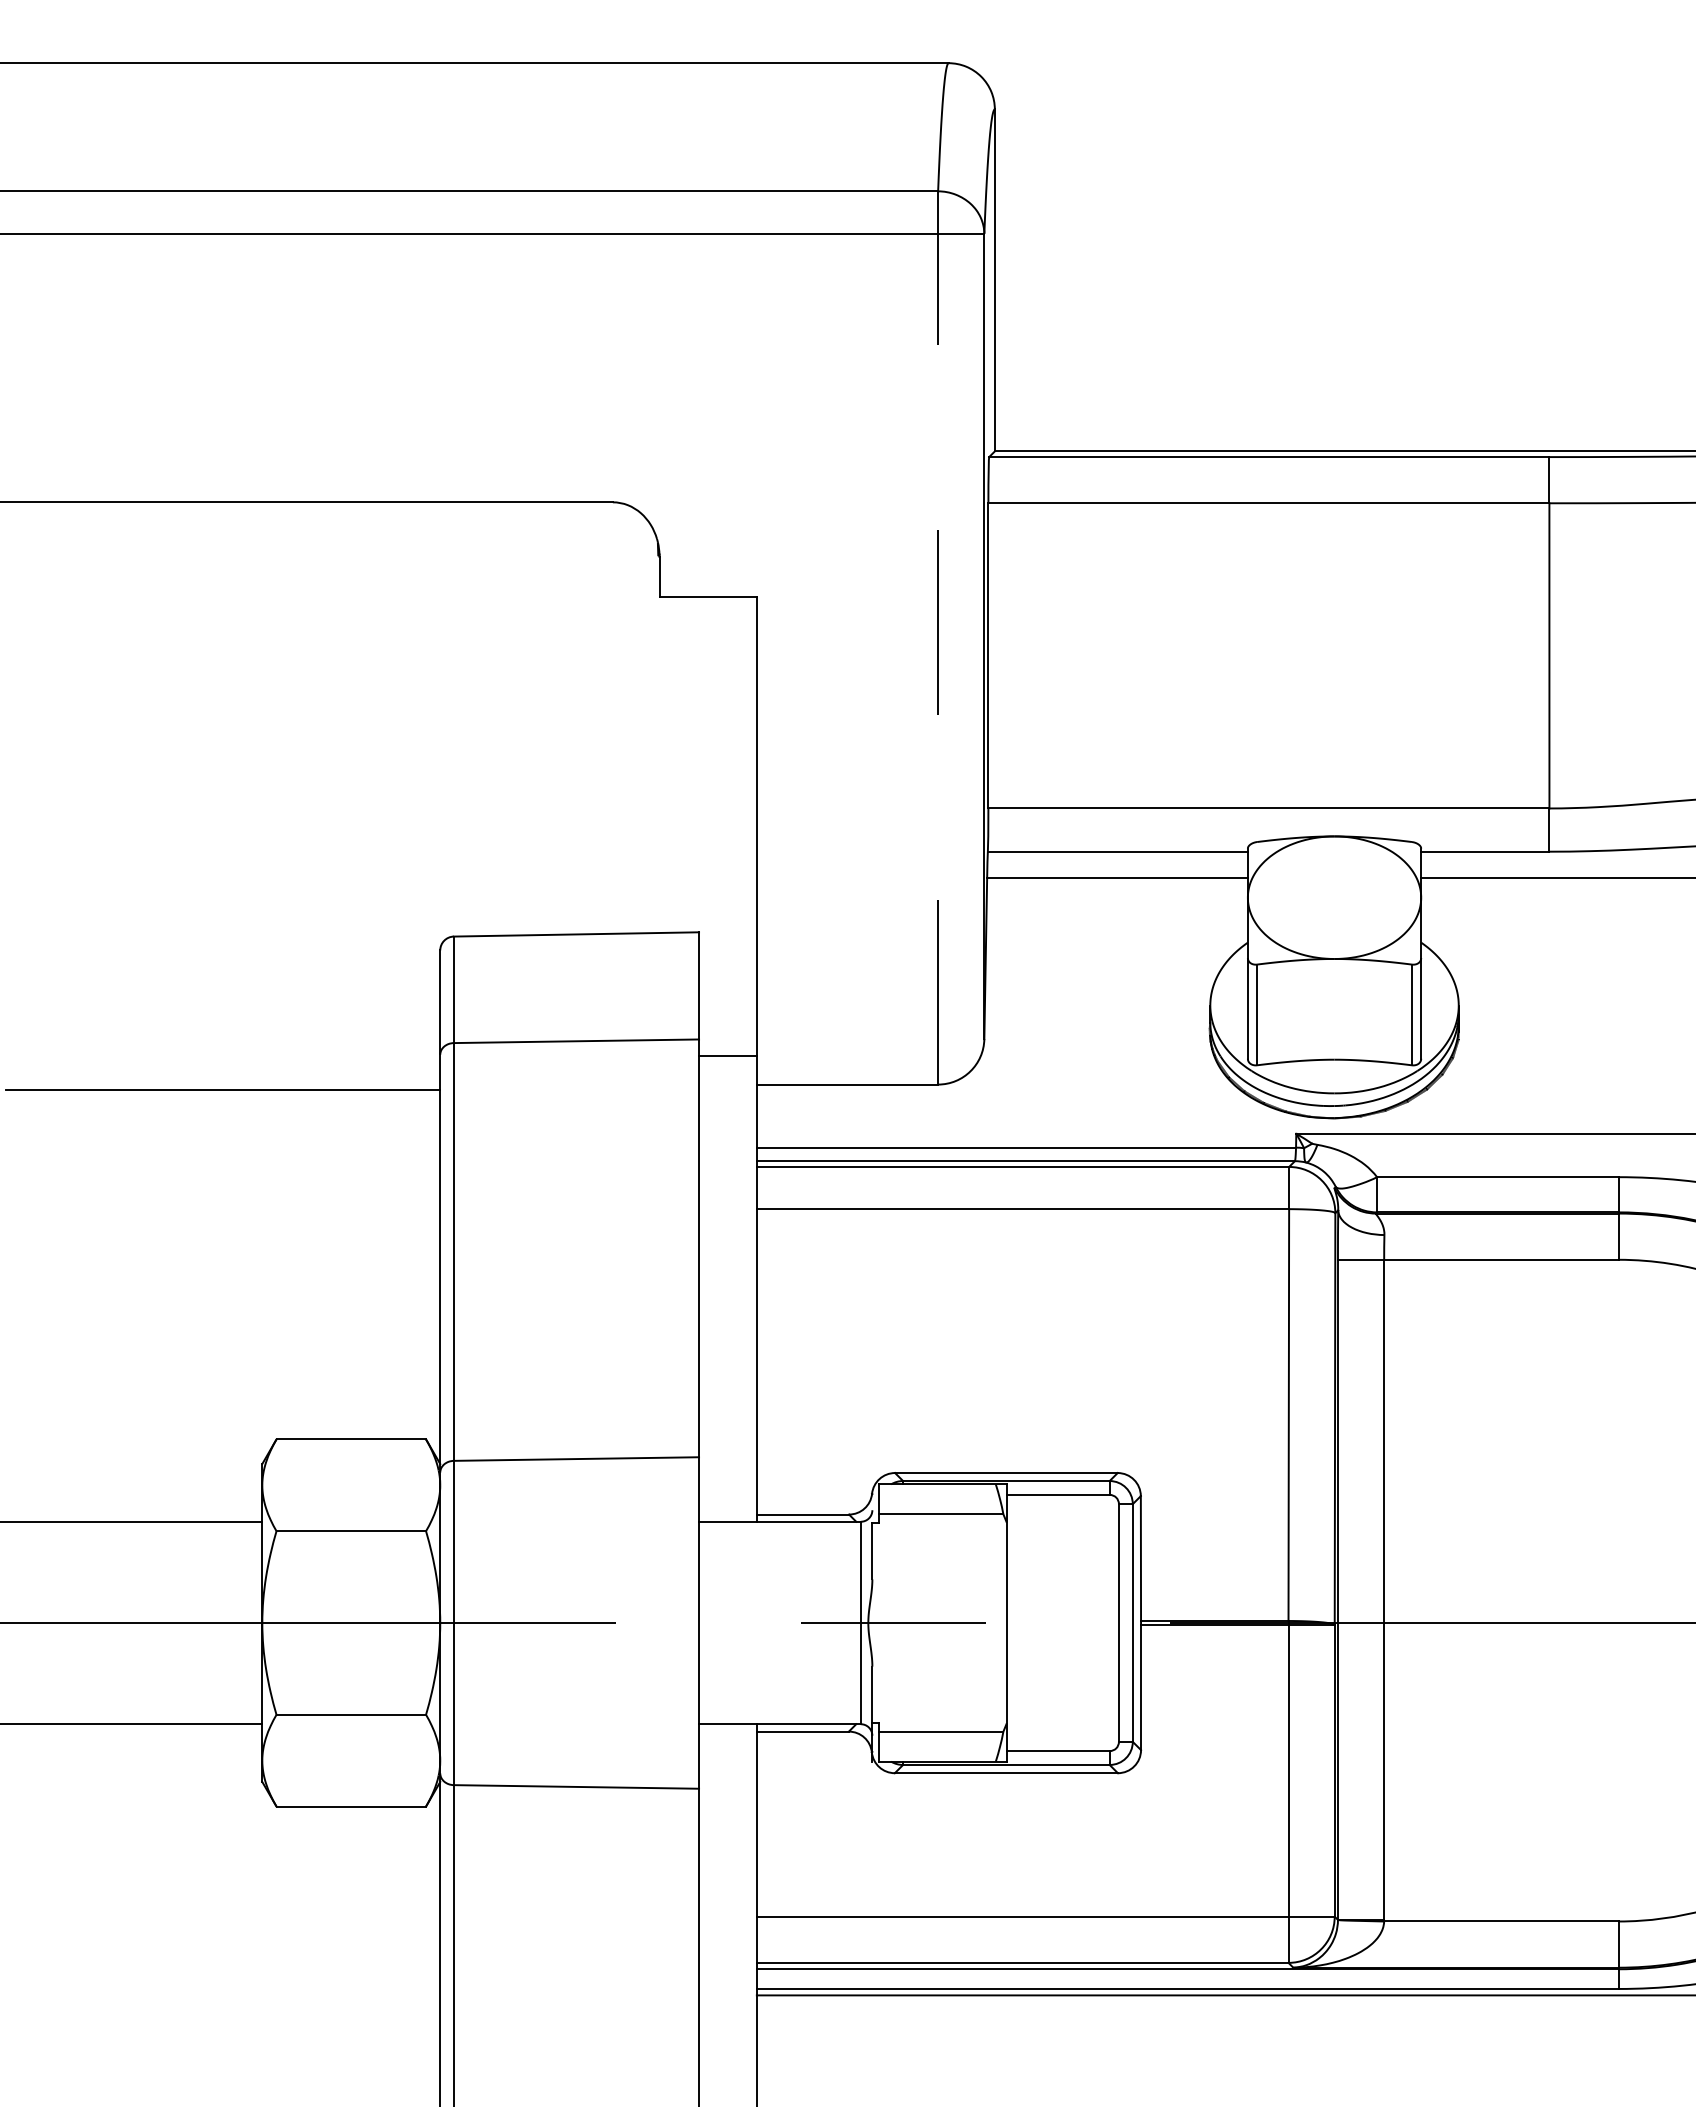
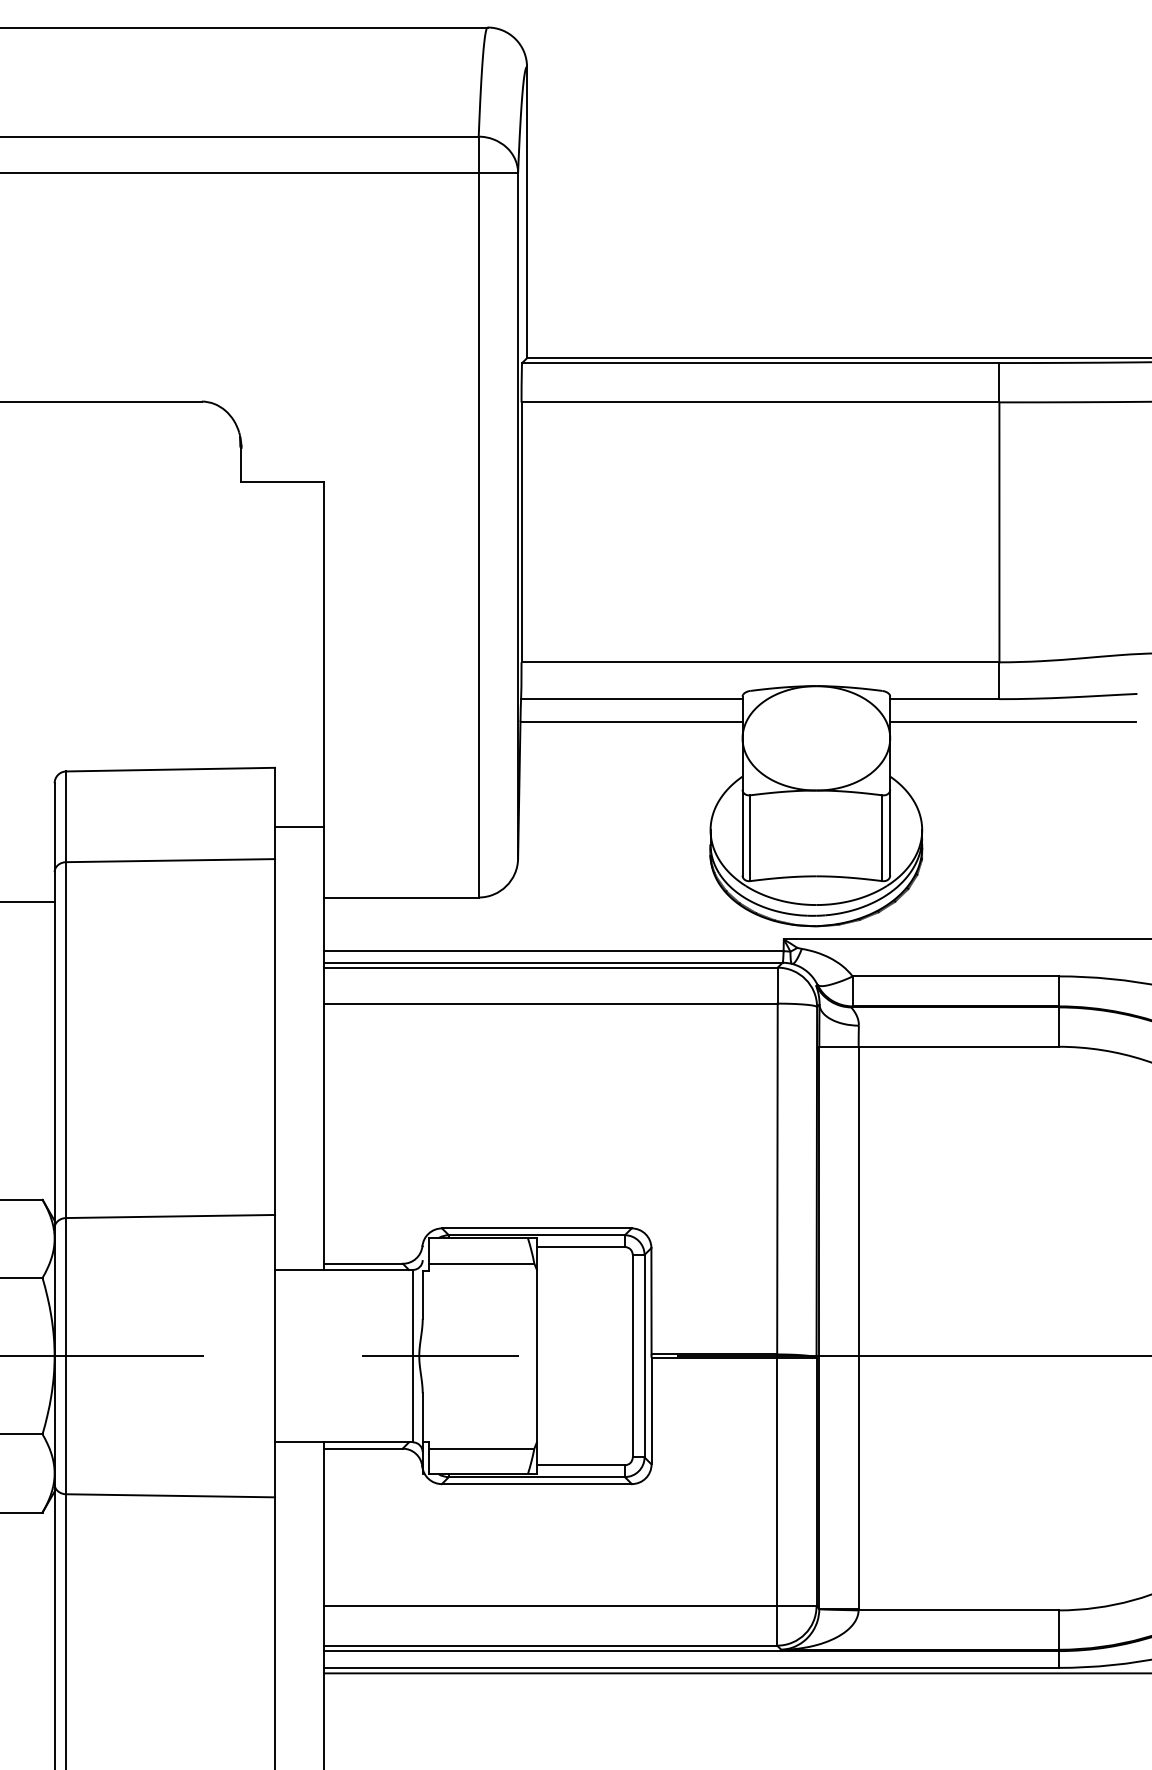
line: (938, 637) -> (479, 516), dashed -> solid
line: (727, 1056) -> (299, 827), moved

